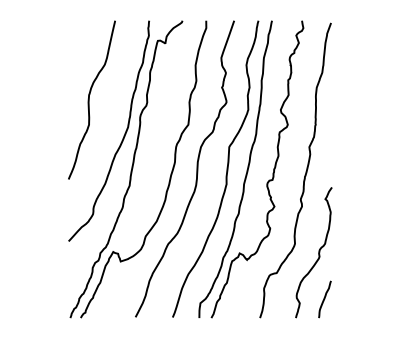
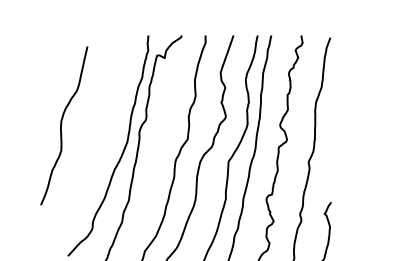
curve: (89, 99) -> (61, 125), moved

